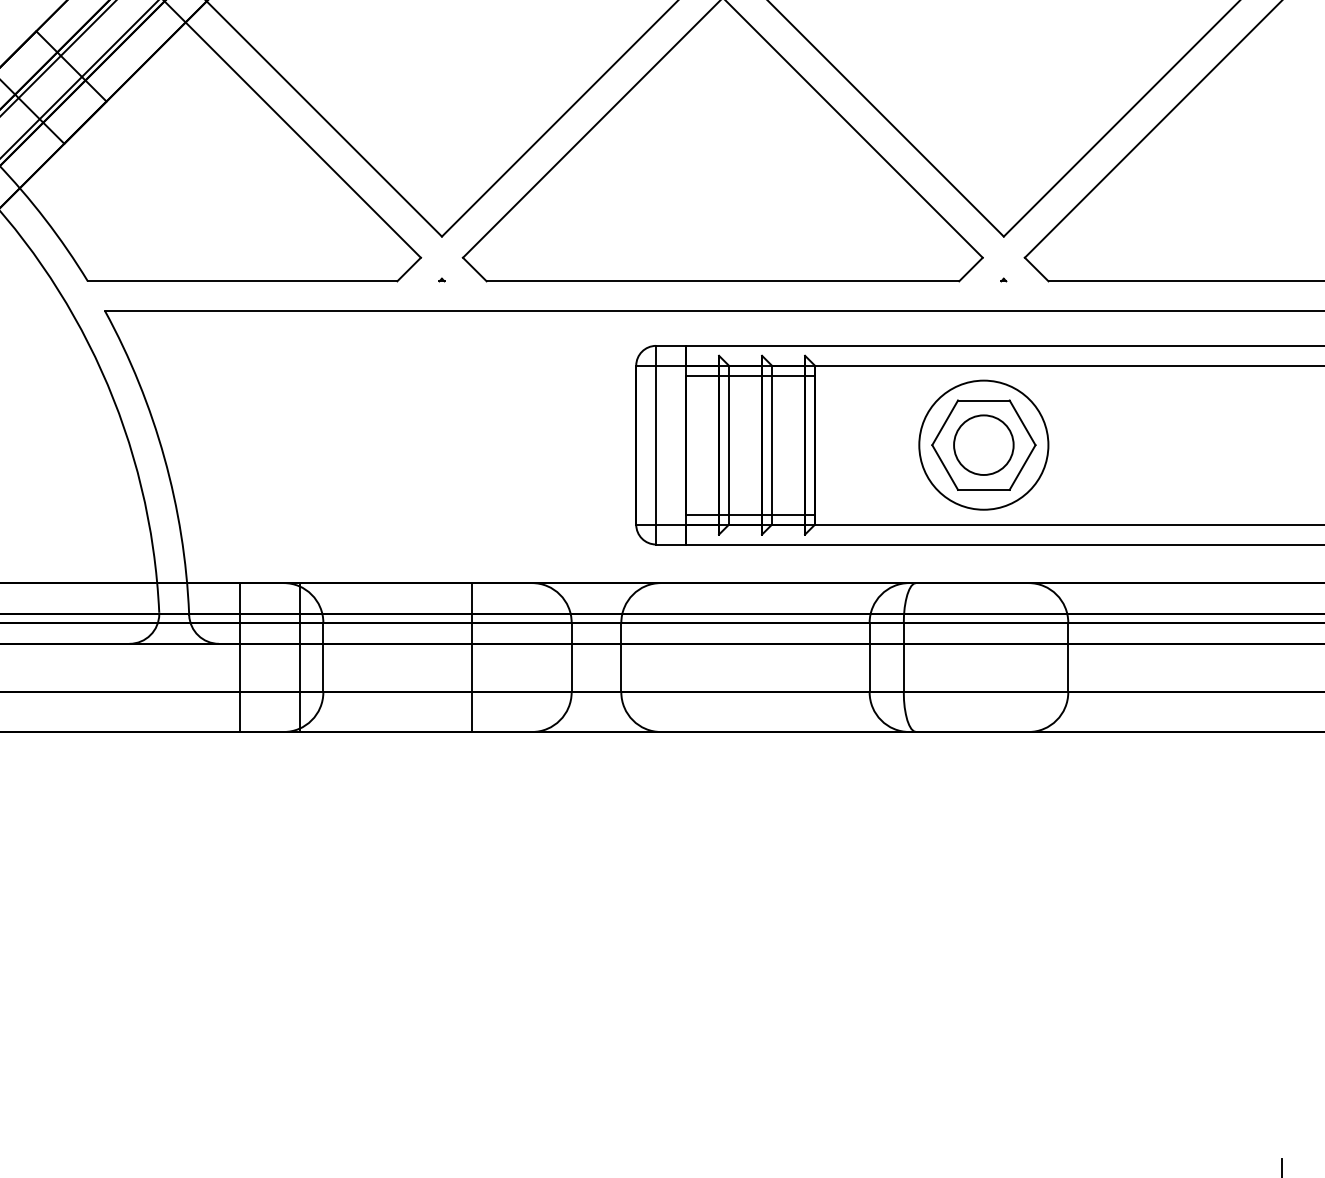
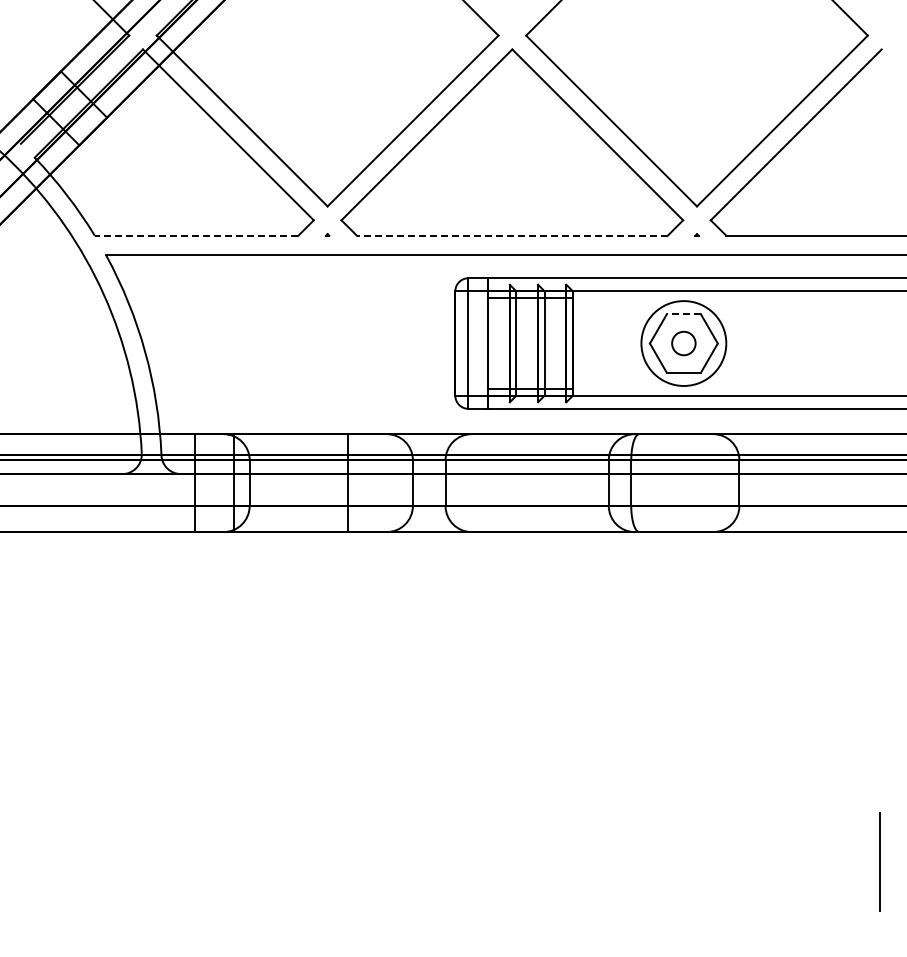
line: (242, 280) -> (196, 235), solid -> dashed
line: (721, 280) -> (511, 235), solid -> dashed
line: (983, 401) -> (683, 314), solid -> dashed
circle: (983, 445) -> (683, 343), size x0.6

